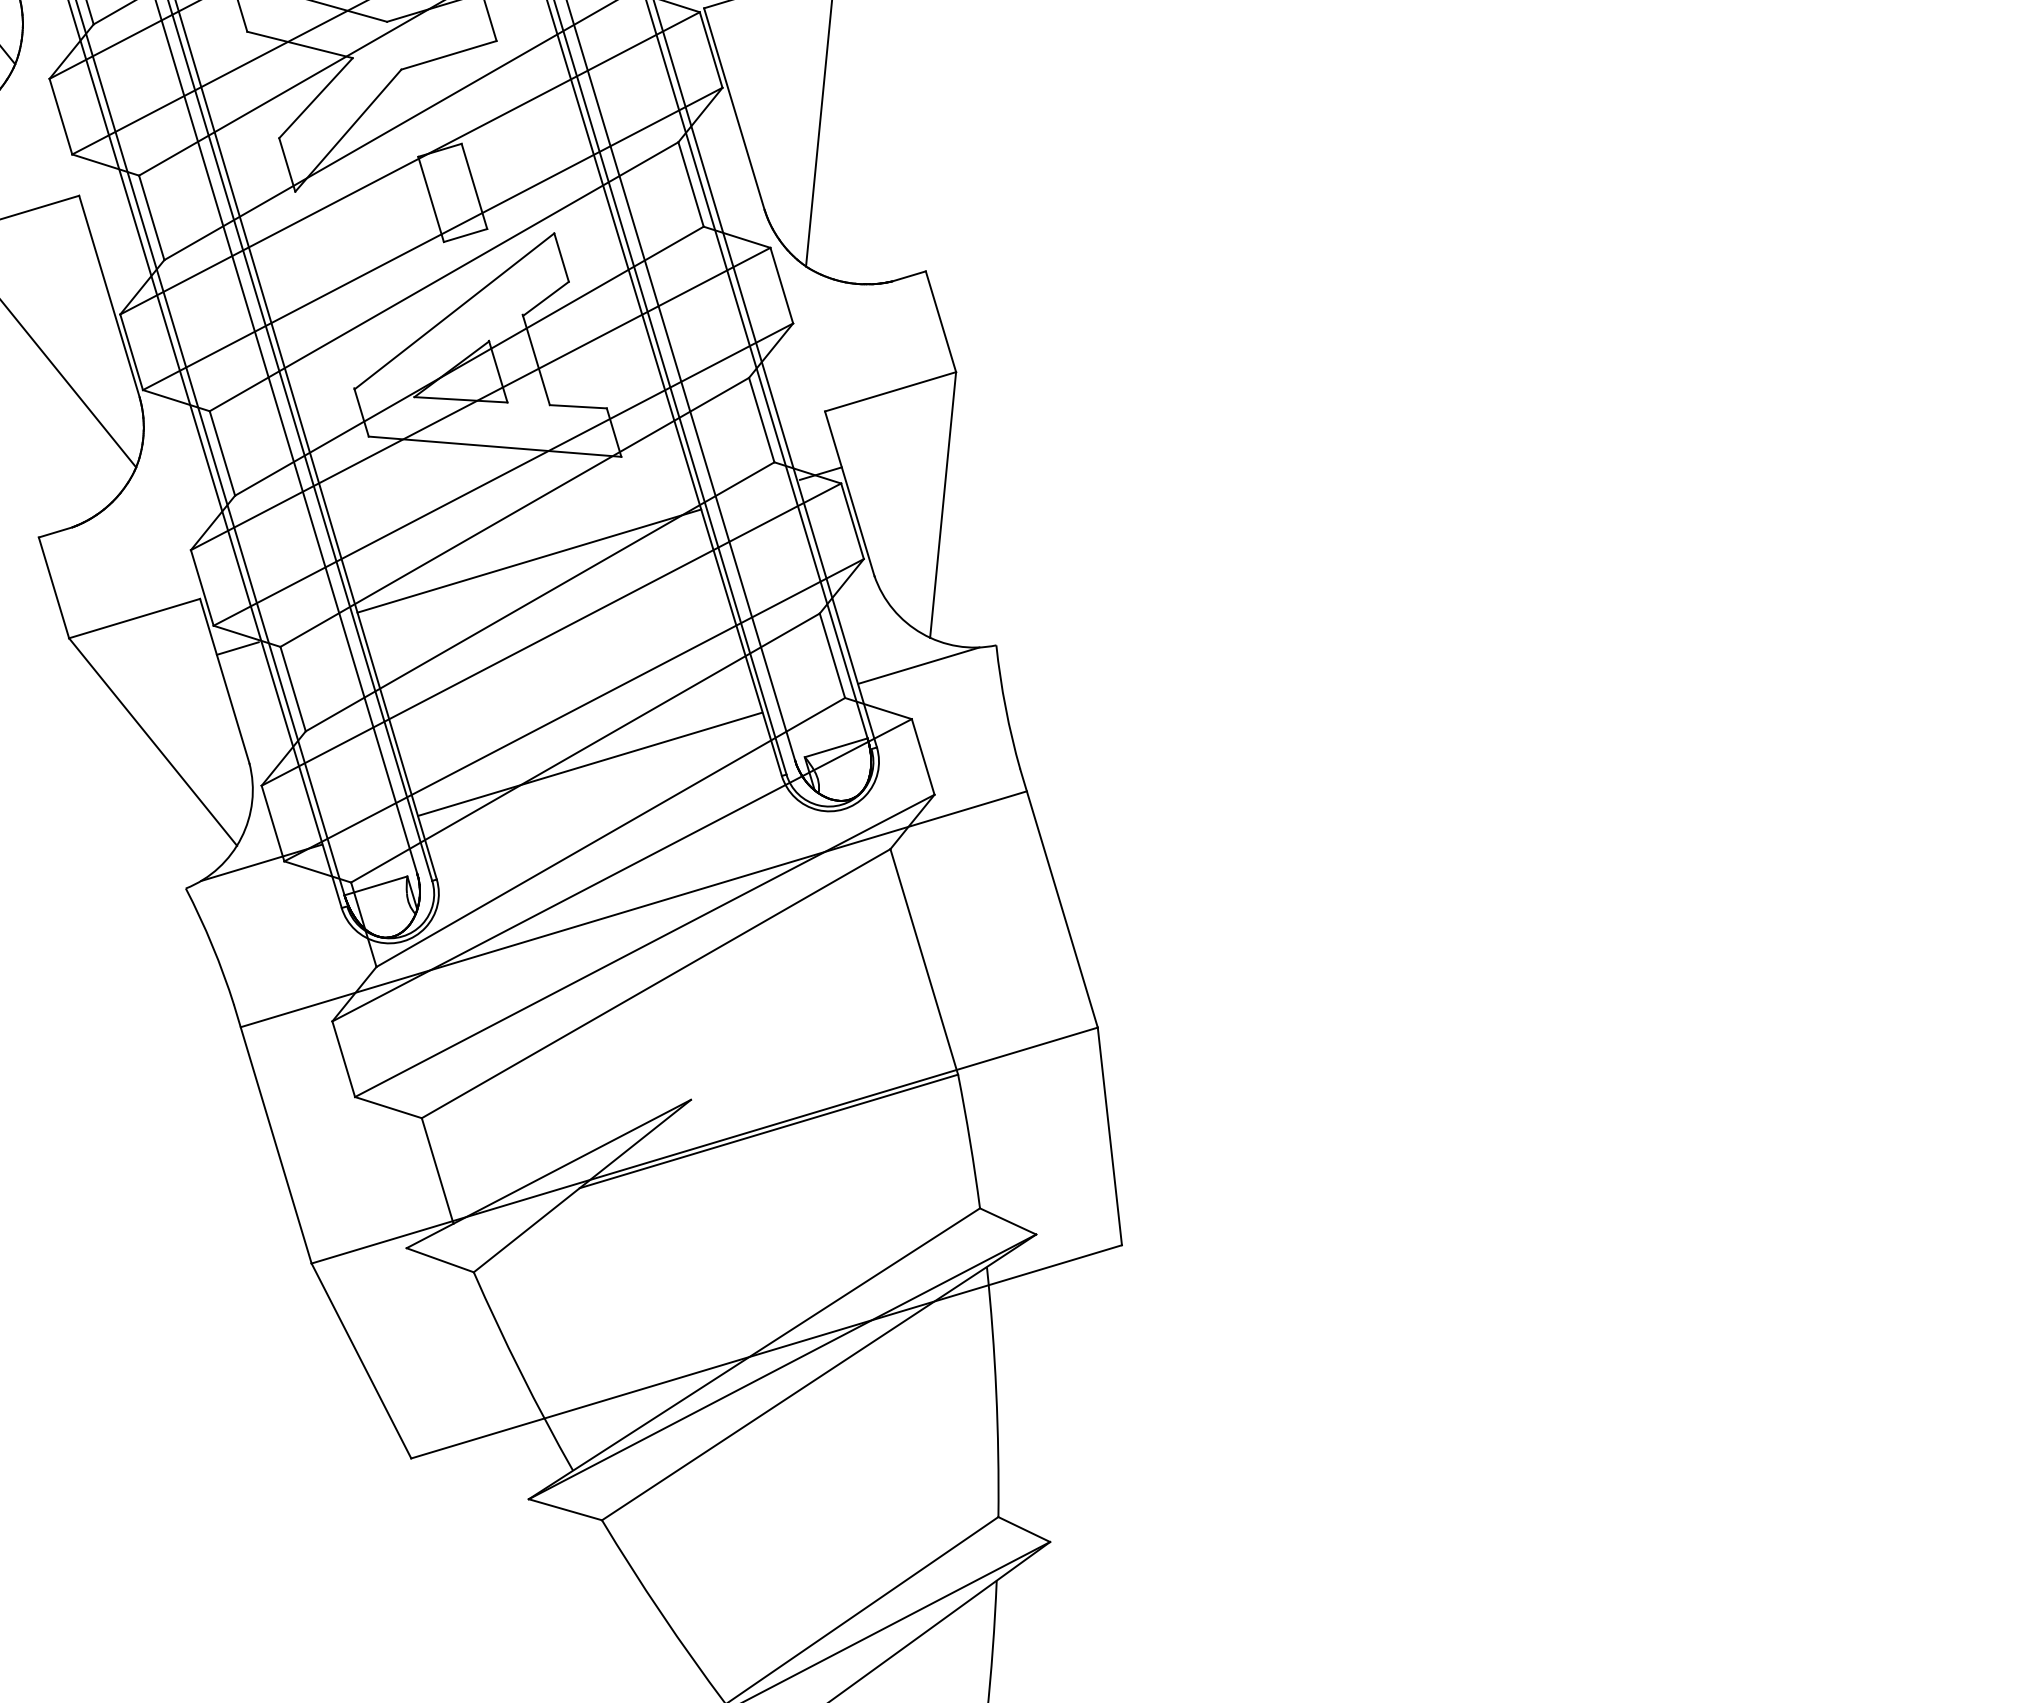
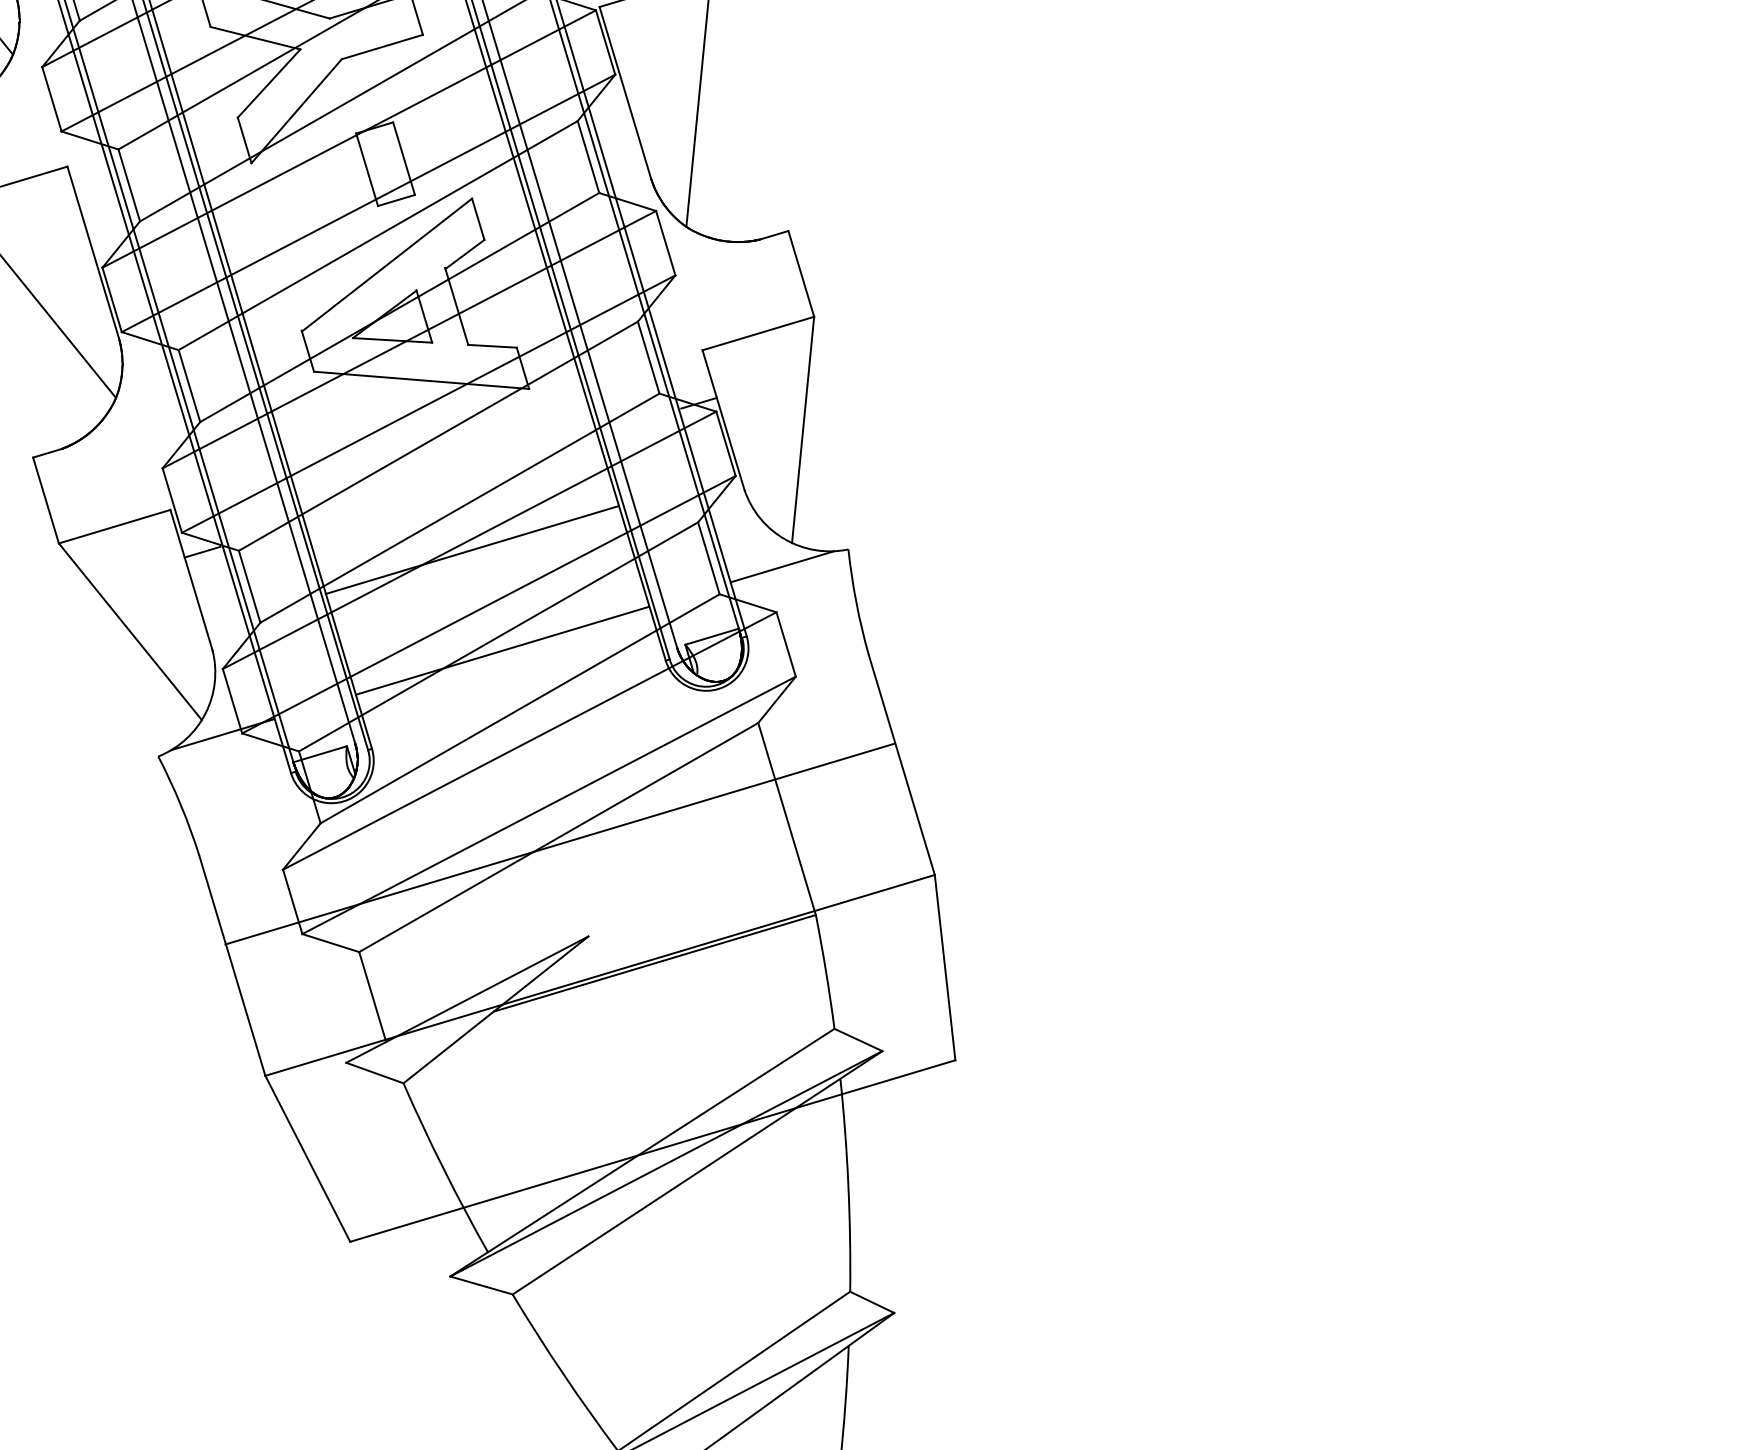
line: (529, 560) -> (472, 549), moved
line: (633, 909) -> (559, 844), moved

